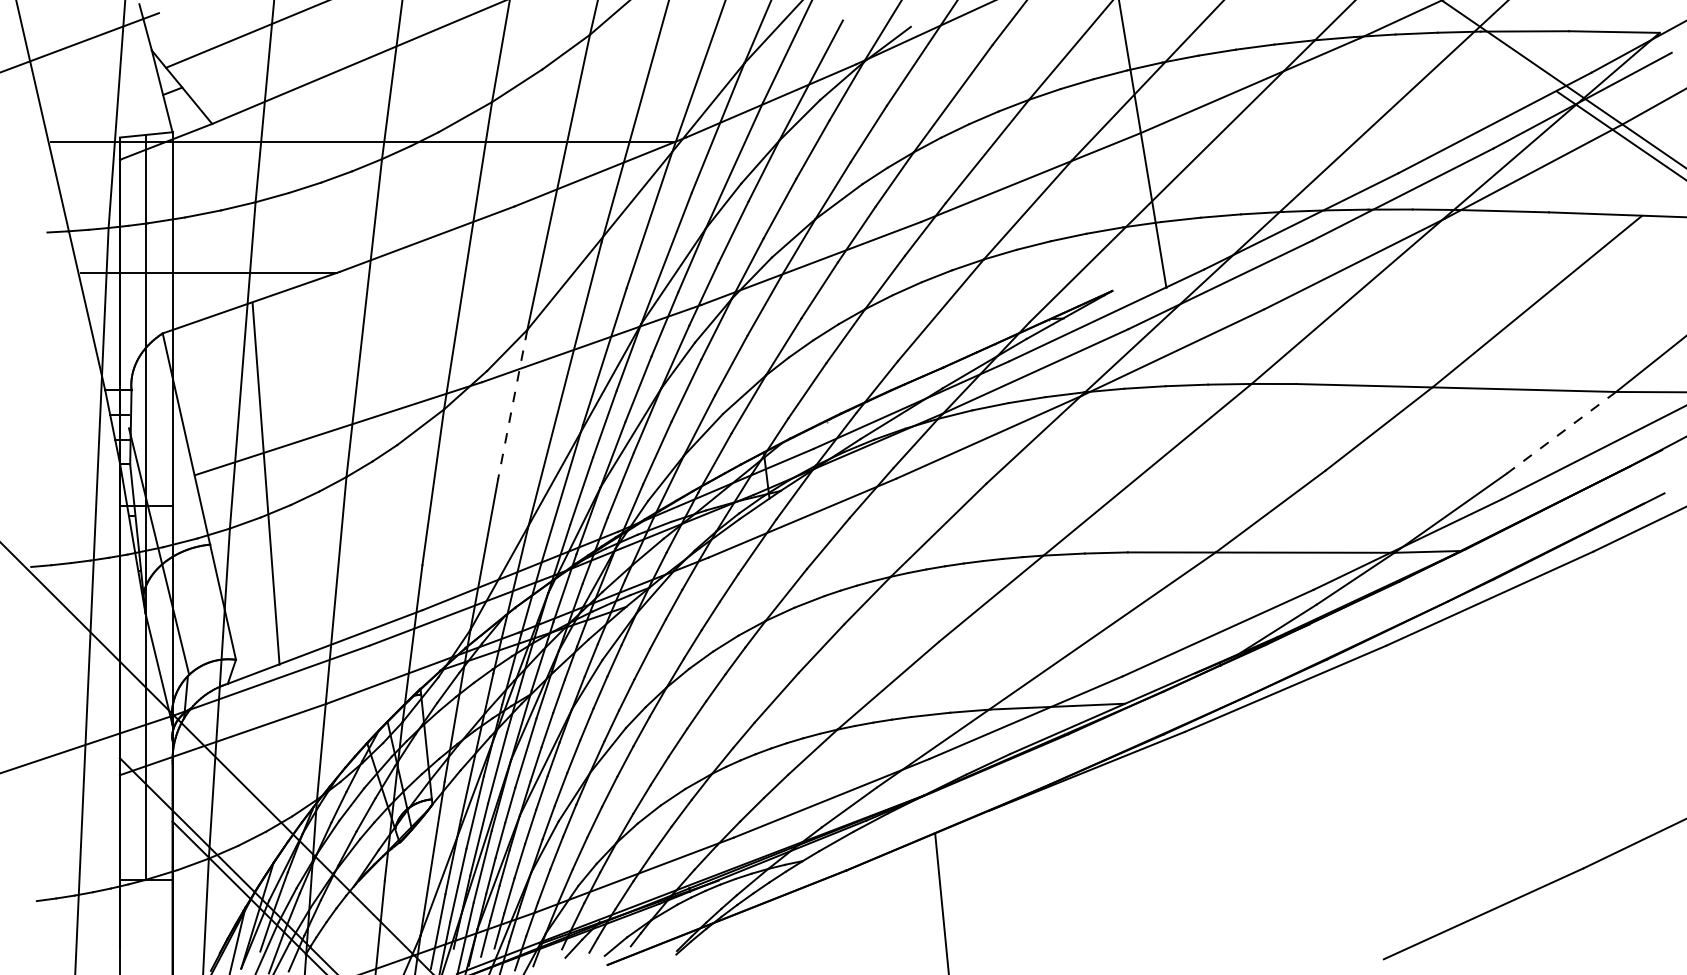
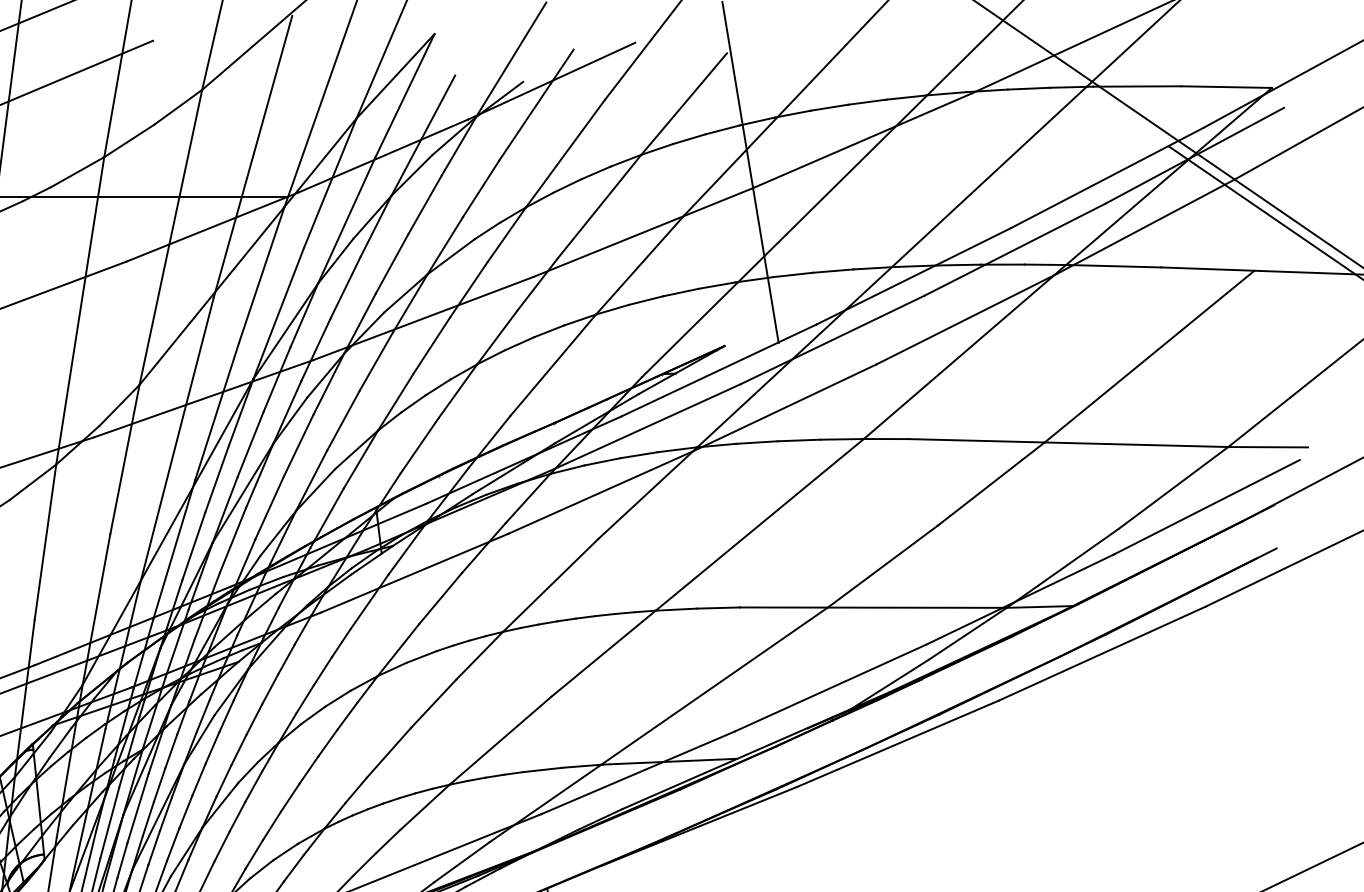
line: (512, 404) -> (124, 459), dashed -> solid
line: (1561, 433) -> (1173, 488), dashed -> solid

